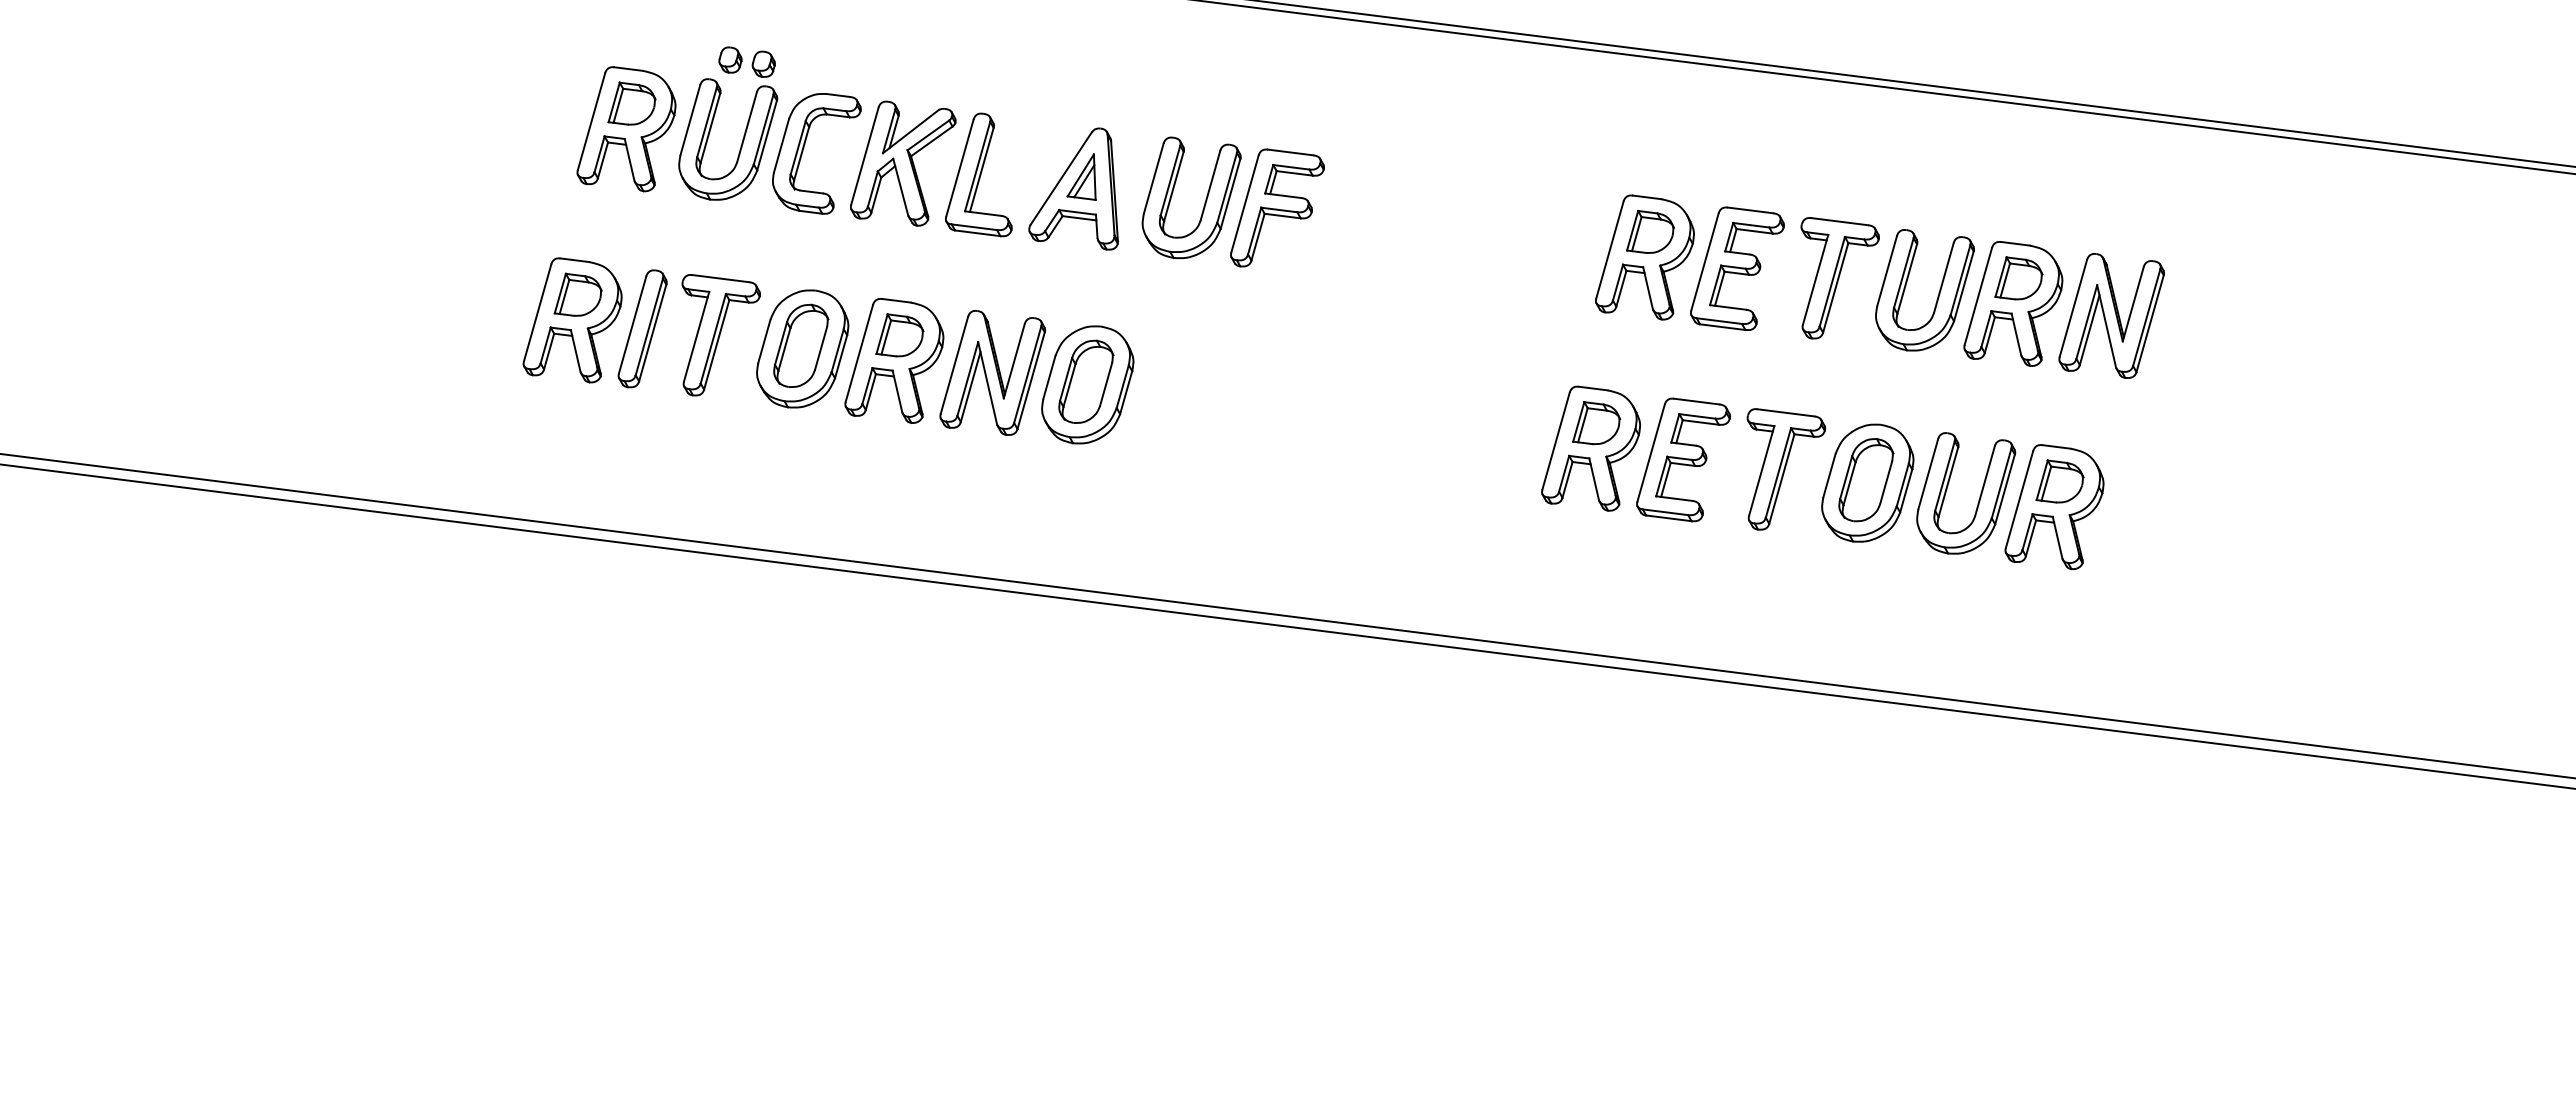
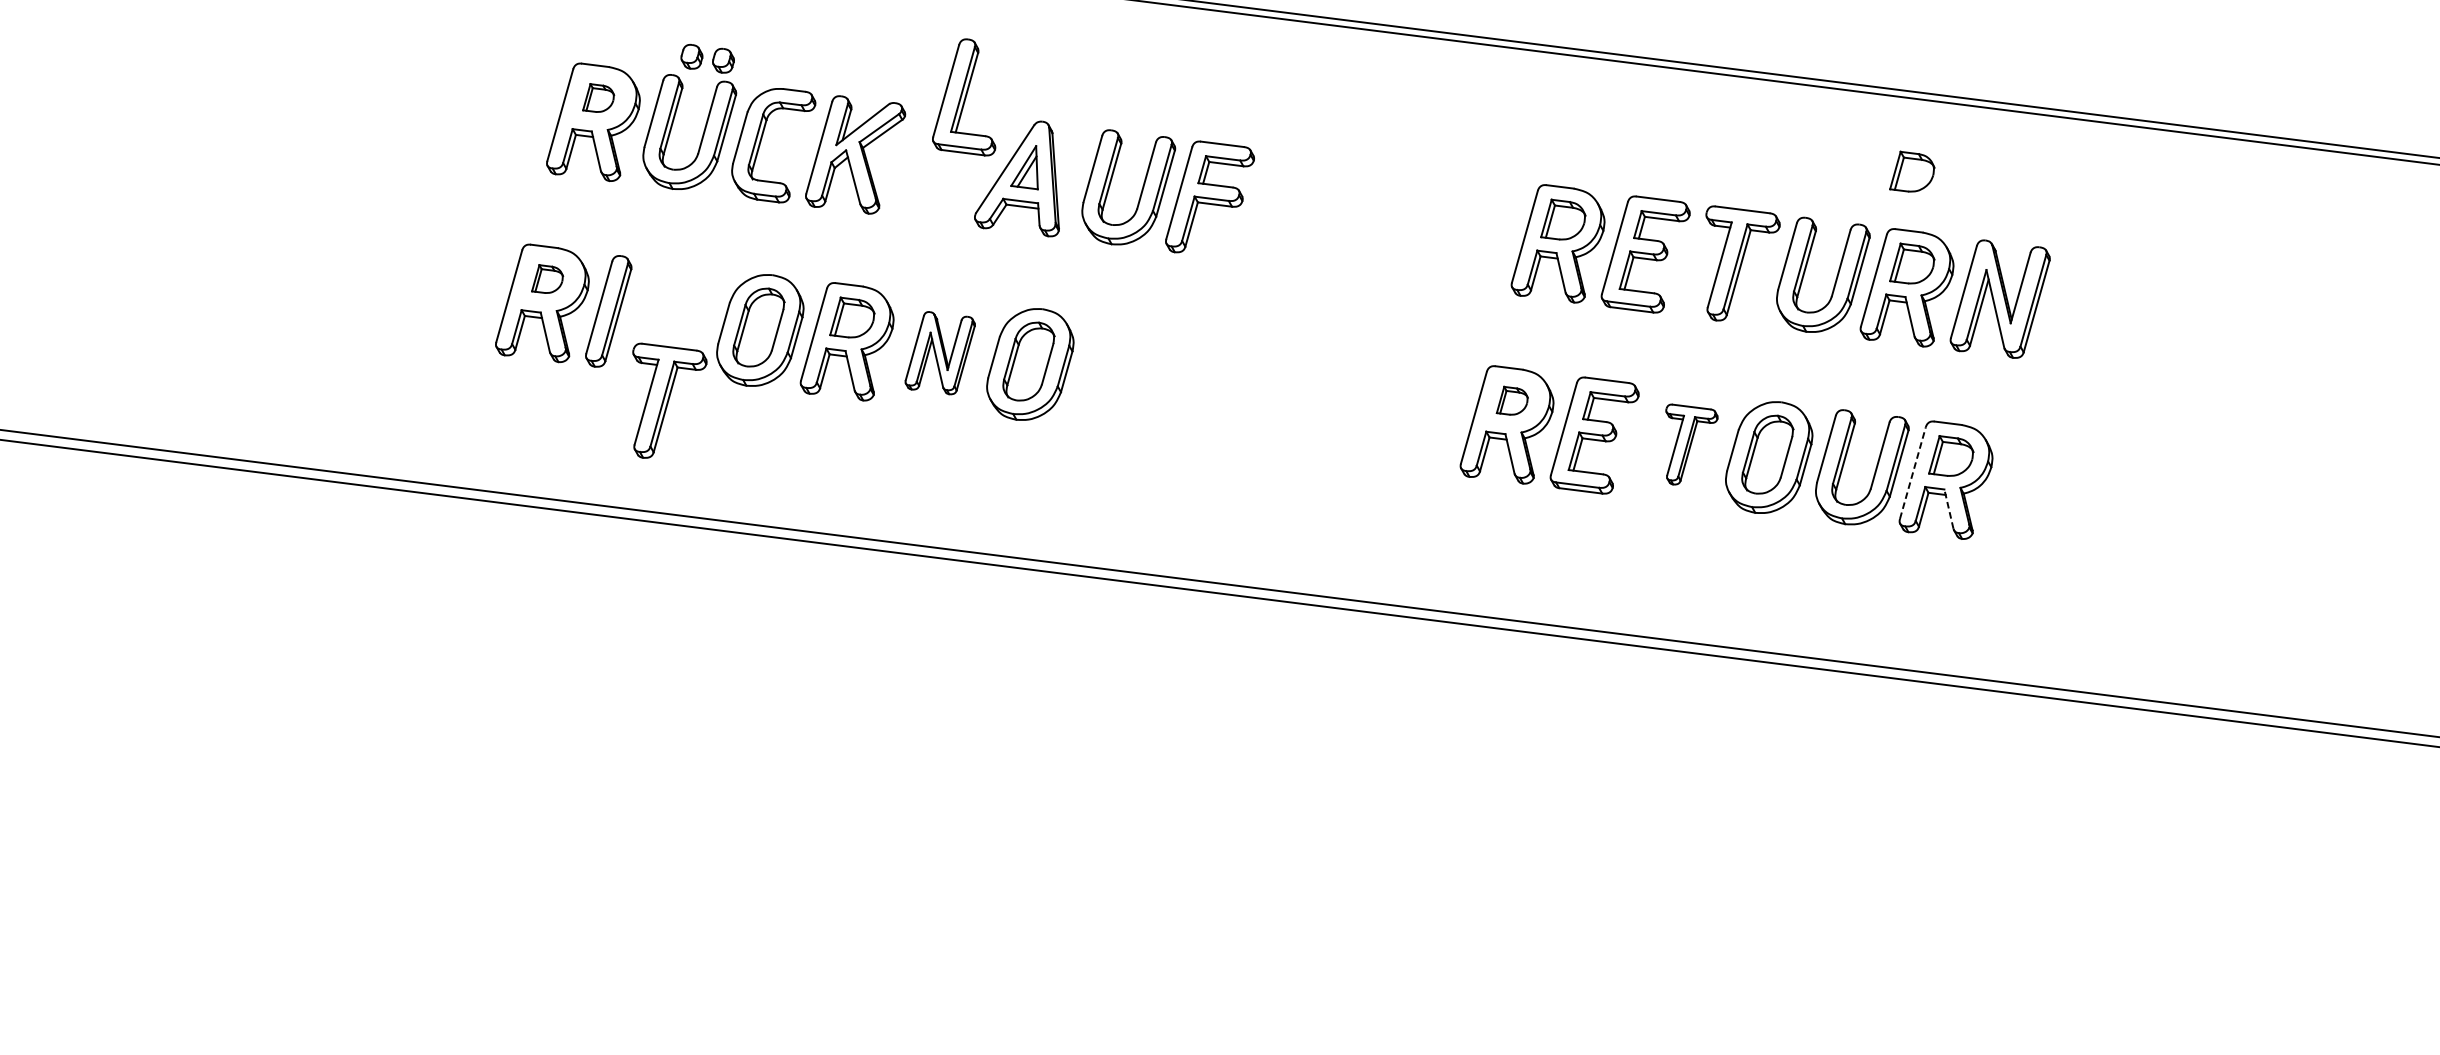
part: (631, 103) -> (598, 97), size x0.7
part: (978, 174) -> (963, 96), moved
part: (2018, 181) -> (1911, 171), added
part: (577, 294) -> (547, 278), size x0.7
part: (720, 335) -> (669, 401), moved
part: (992, 372) -> (940, 352), size x0.7
part: (1596, 423) -> (1512, 401), size x0.7
part: (1785, 469) -> (1691, 444), size x0.7
line: (2019, 499) -> (1912, 473), solid -> dashed
line: (2057, 537) -> (1948, 509), solid -> dashed

